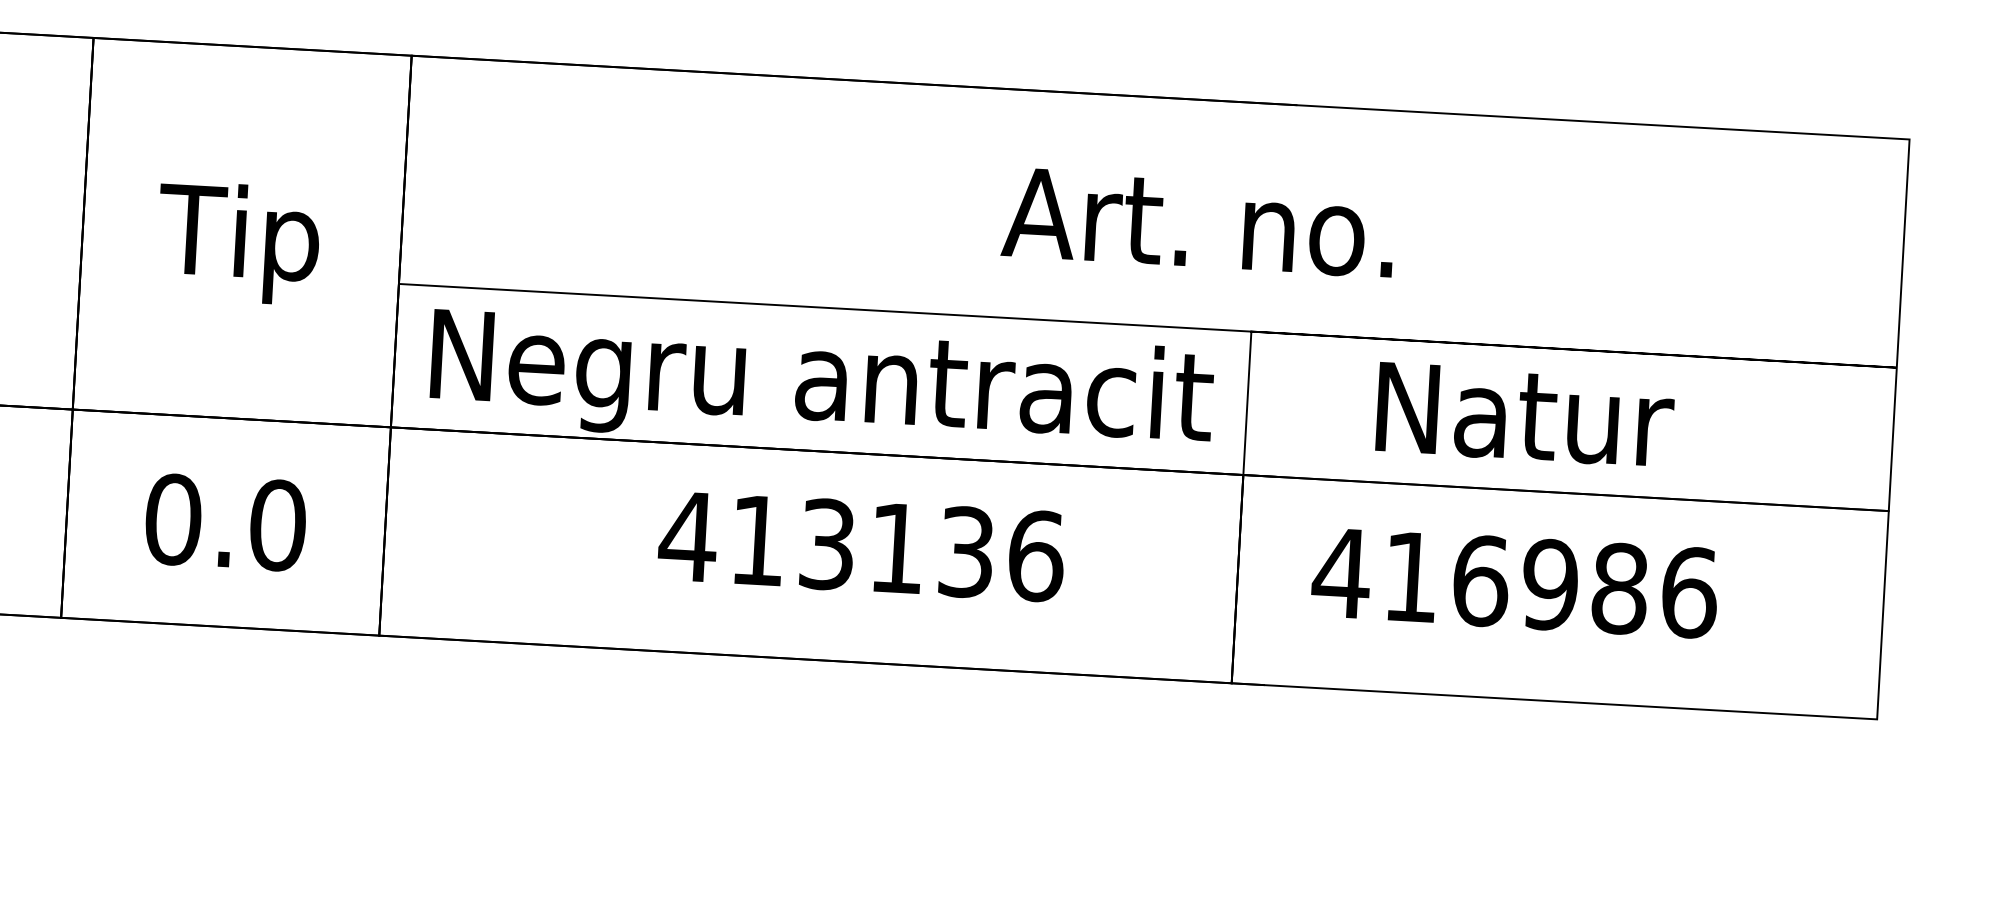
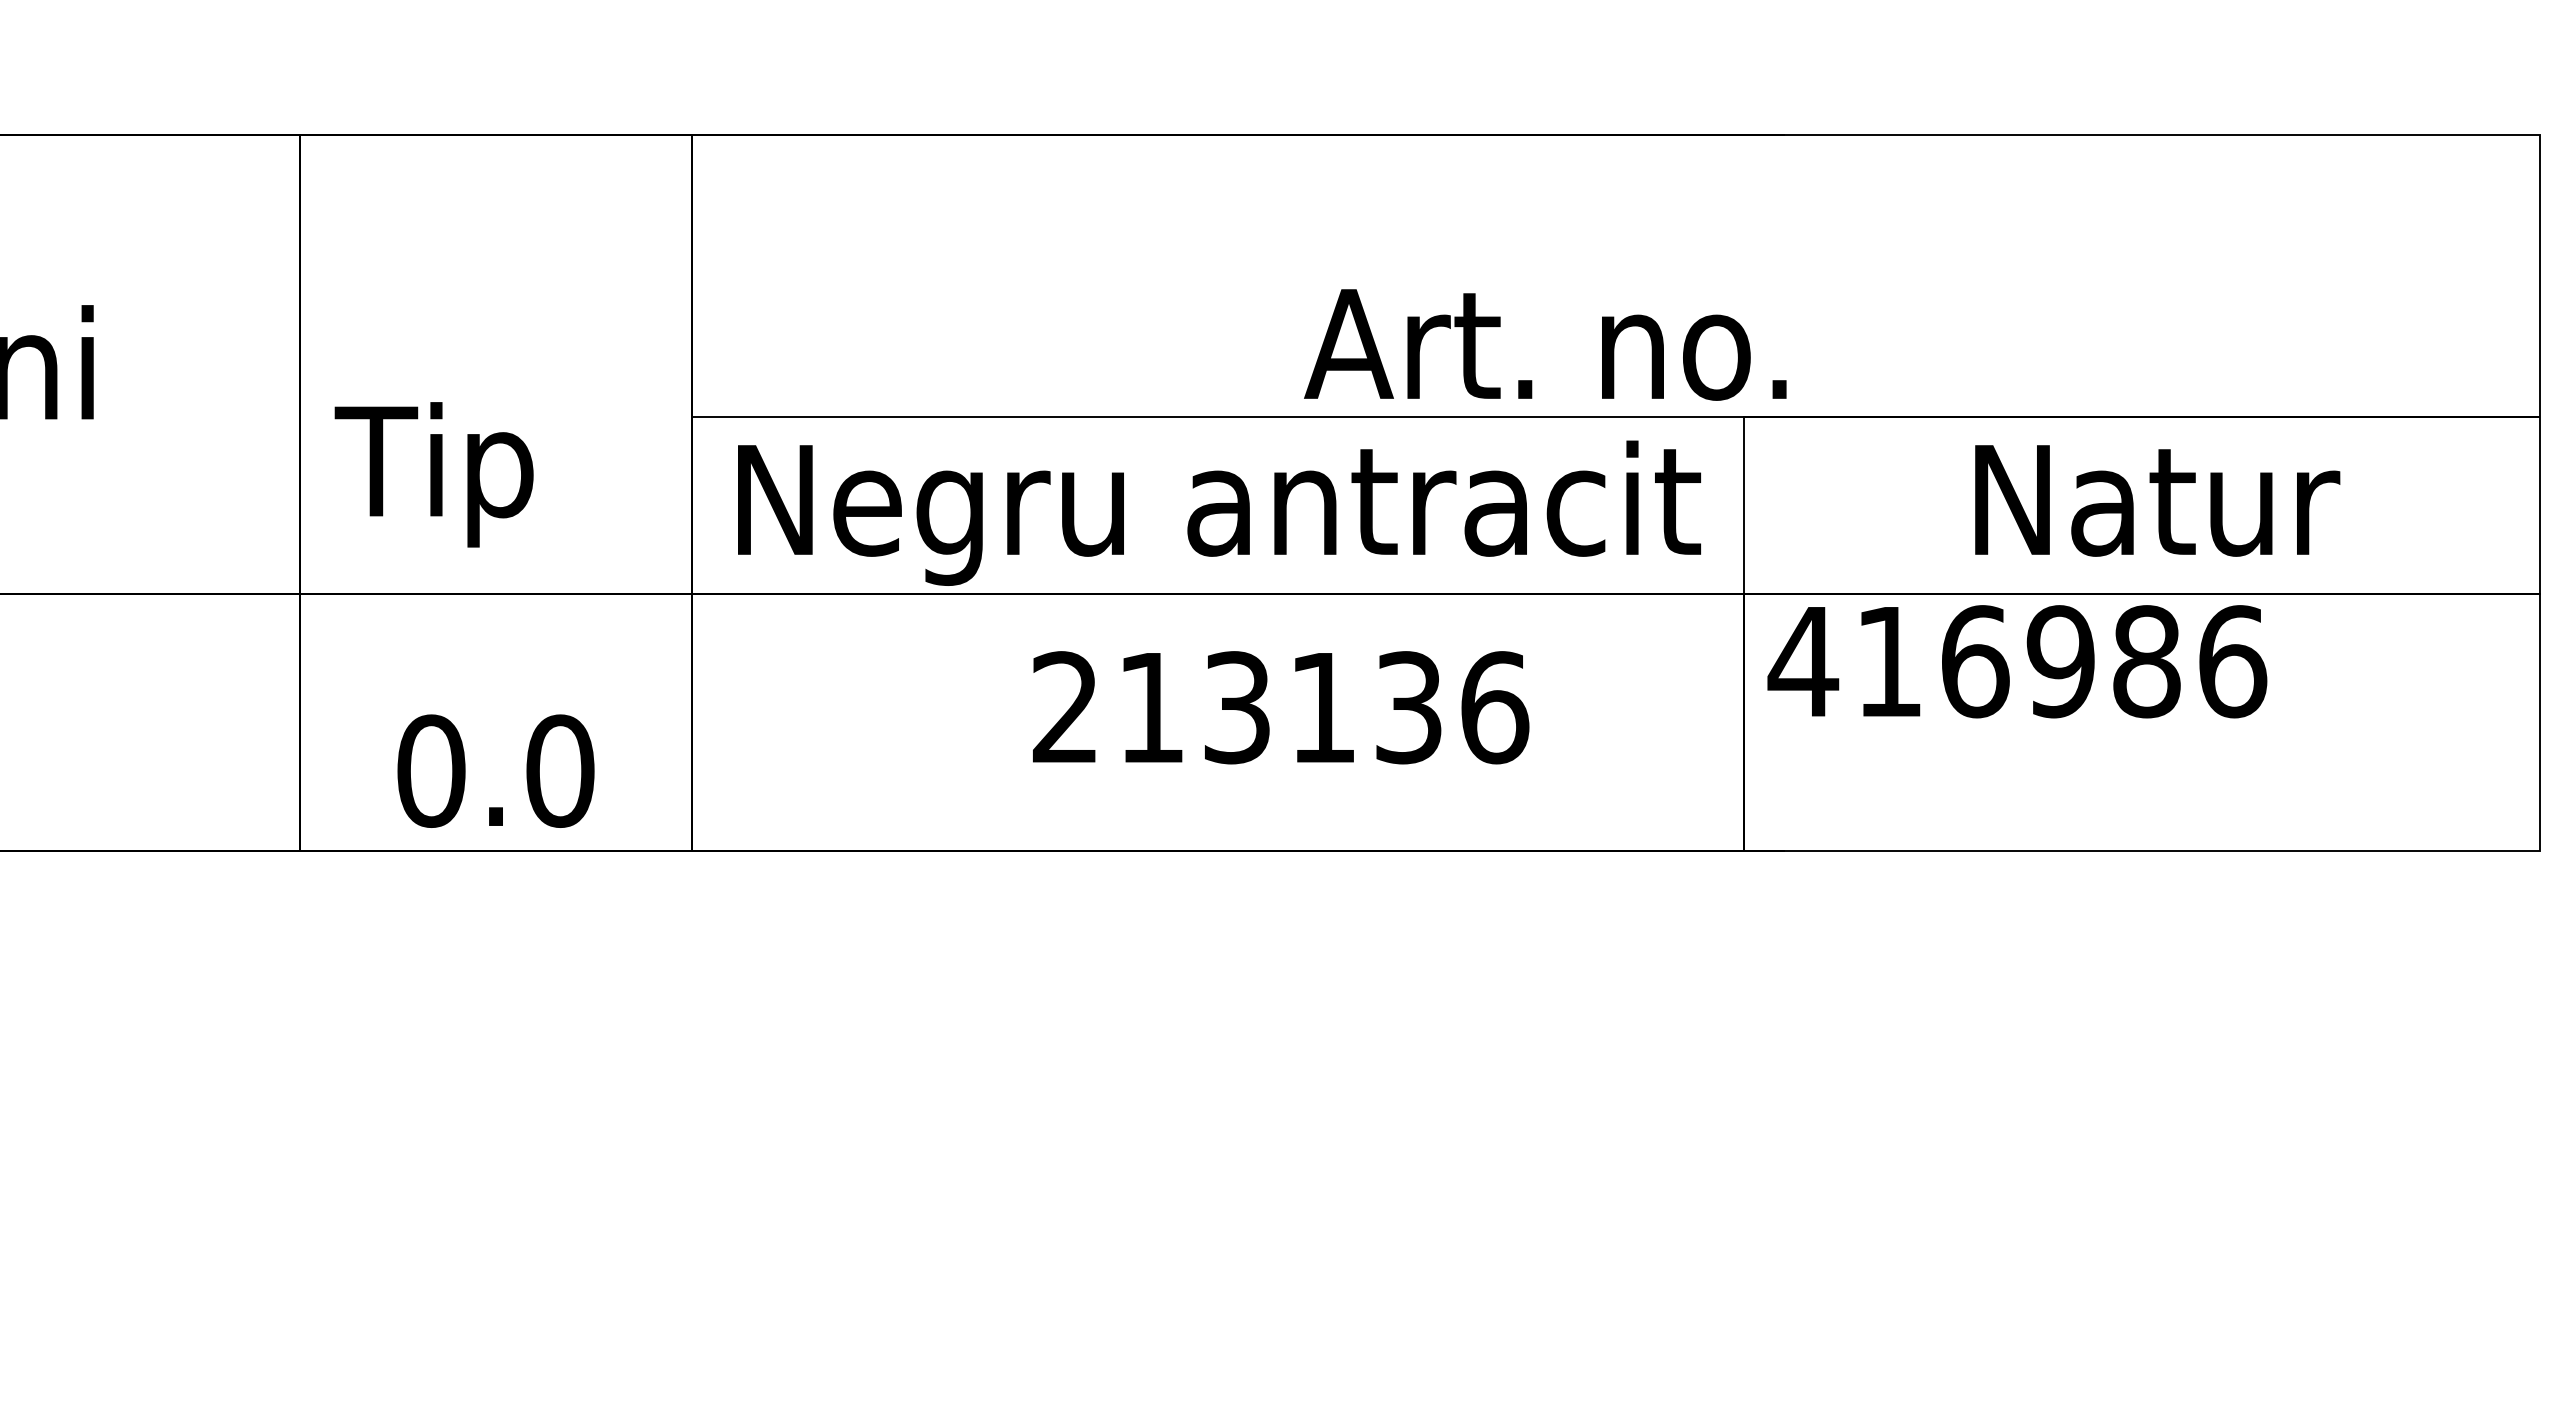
text: (1198, 222) -> (1545, 344), moved
text: (237, 242) -> (433, 474), moved
text: (1525, 414) -> (2157, 500), moved
text: (225, 522) -> (495, 770), moved
text: (688, 535) -> (1065, 706), 413136 -> 213136
text: (1515, 582) -> (2017, 661), moved

